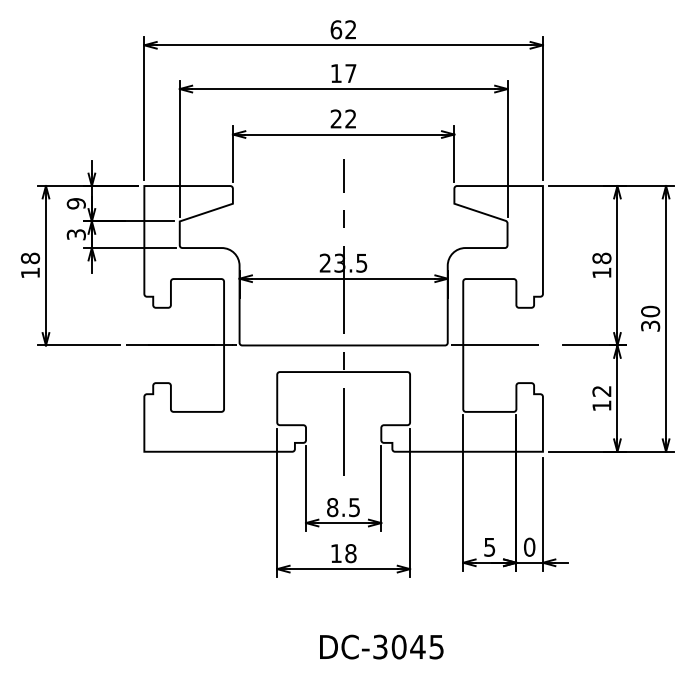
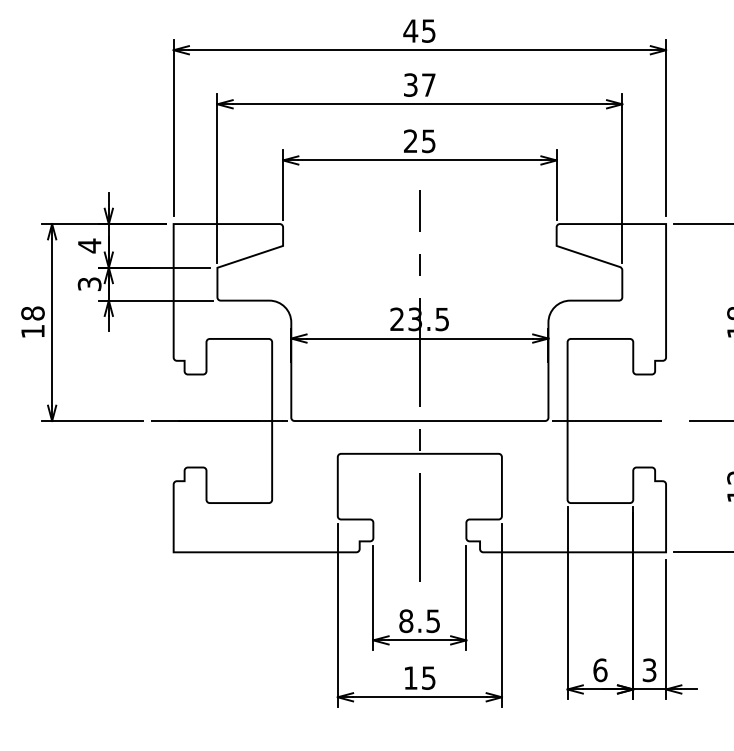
text: (343, 29) -> (419, 30), 62 -> 45
text: (335, 73) -> (409, 85), 17 -> 37
text: (350, 118) -> (428, 140), 22 -> 25
text: (75, 203) -> (88, 245), 9 -> 4
text: (489, 546) -> (600, 669), 5 -> 6
text: (529, 546) -> (649, 669), 0 -> 3
text: (350, 553) -> (428, 677), 18 -> 15

